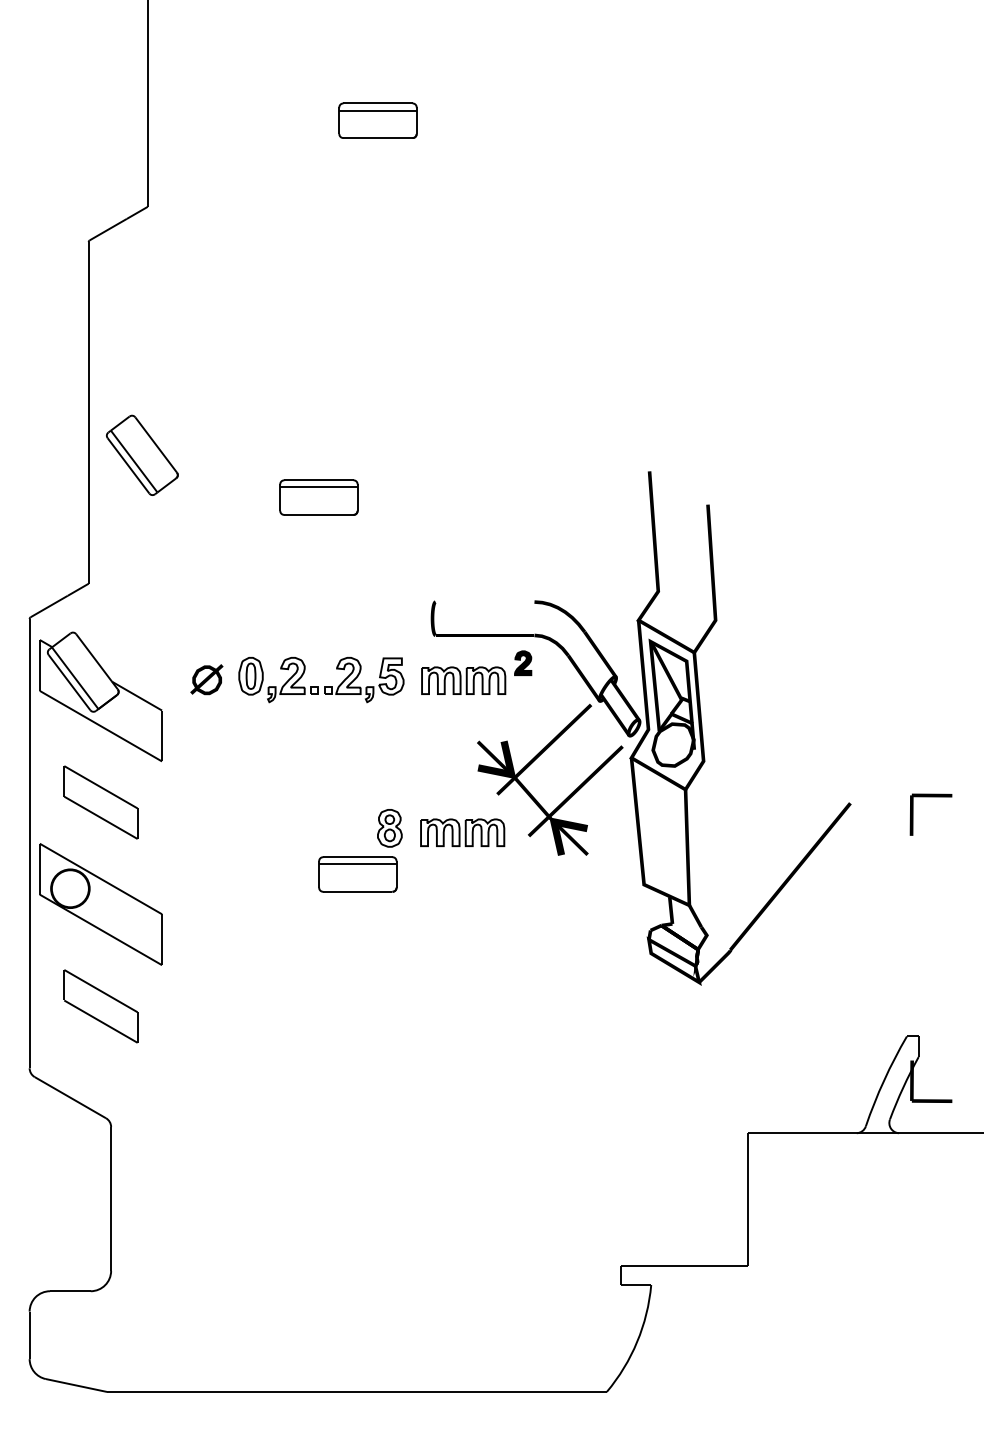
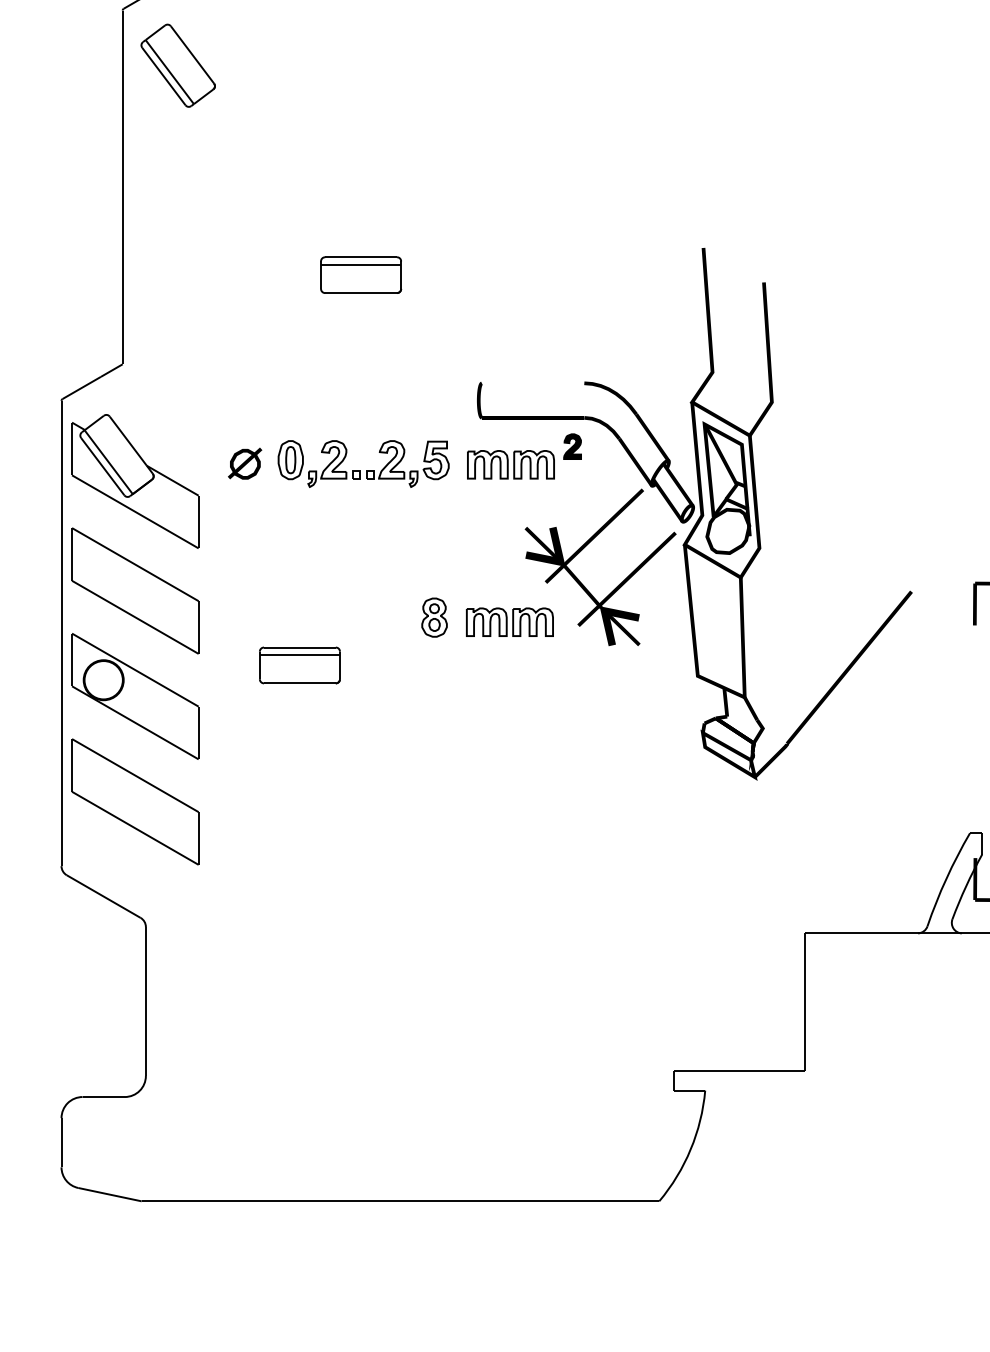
part: (142, 454) -> (178, 64), moved
part: (100, 802) -> (134, 590), size x1.67
part: (357, 874) -> (299, 665), moved
part: (100, 1006) -> (134, 802), size x1.67

